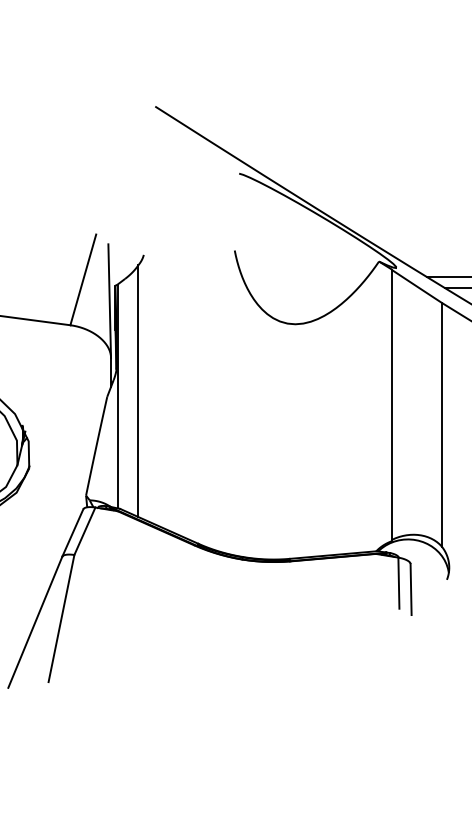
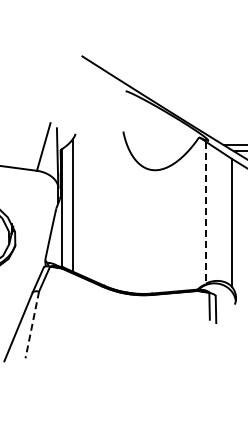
line: (391, 404) -> (205, 212), solid -> dashed
line: (61, 619) -> (32, 325), solid -> dashed

